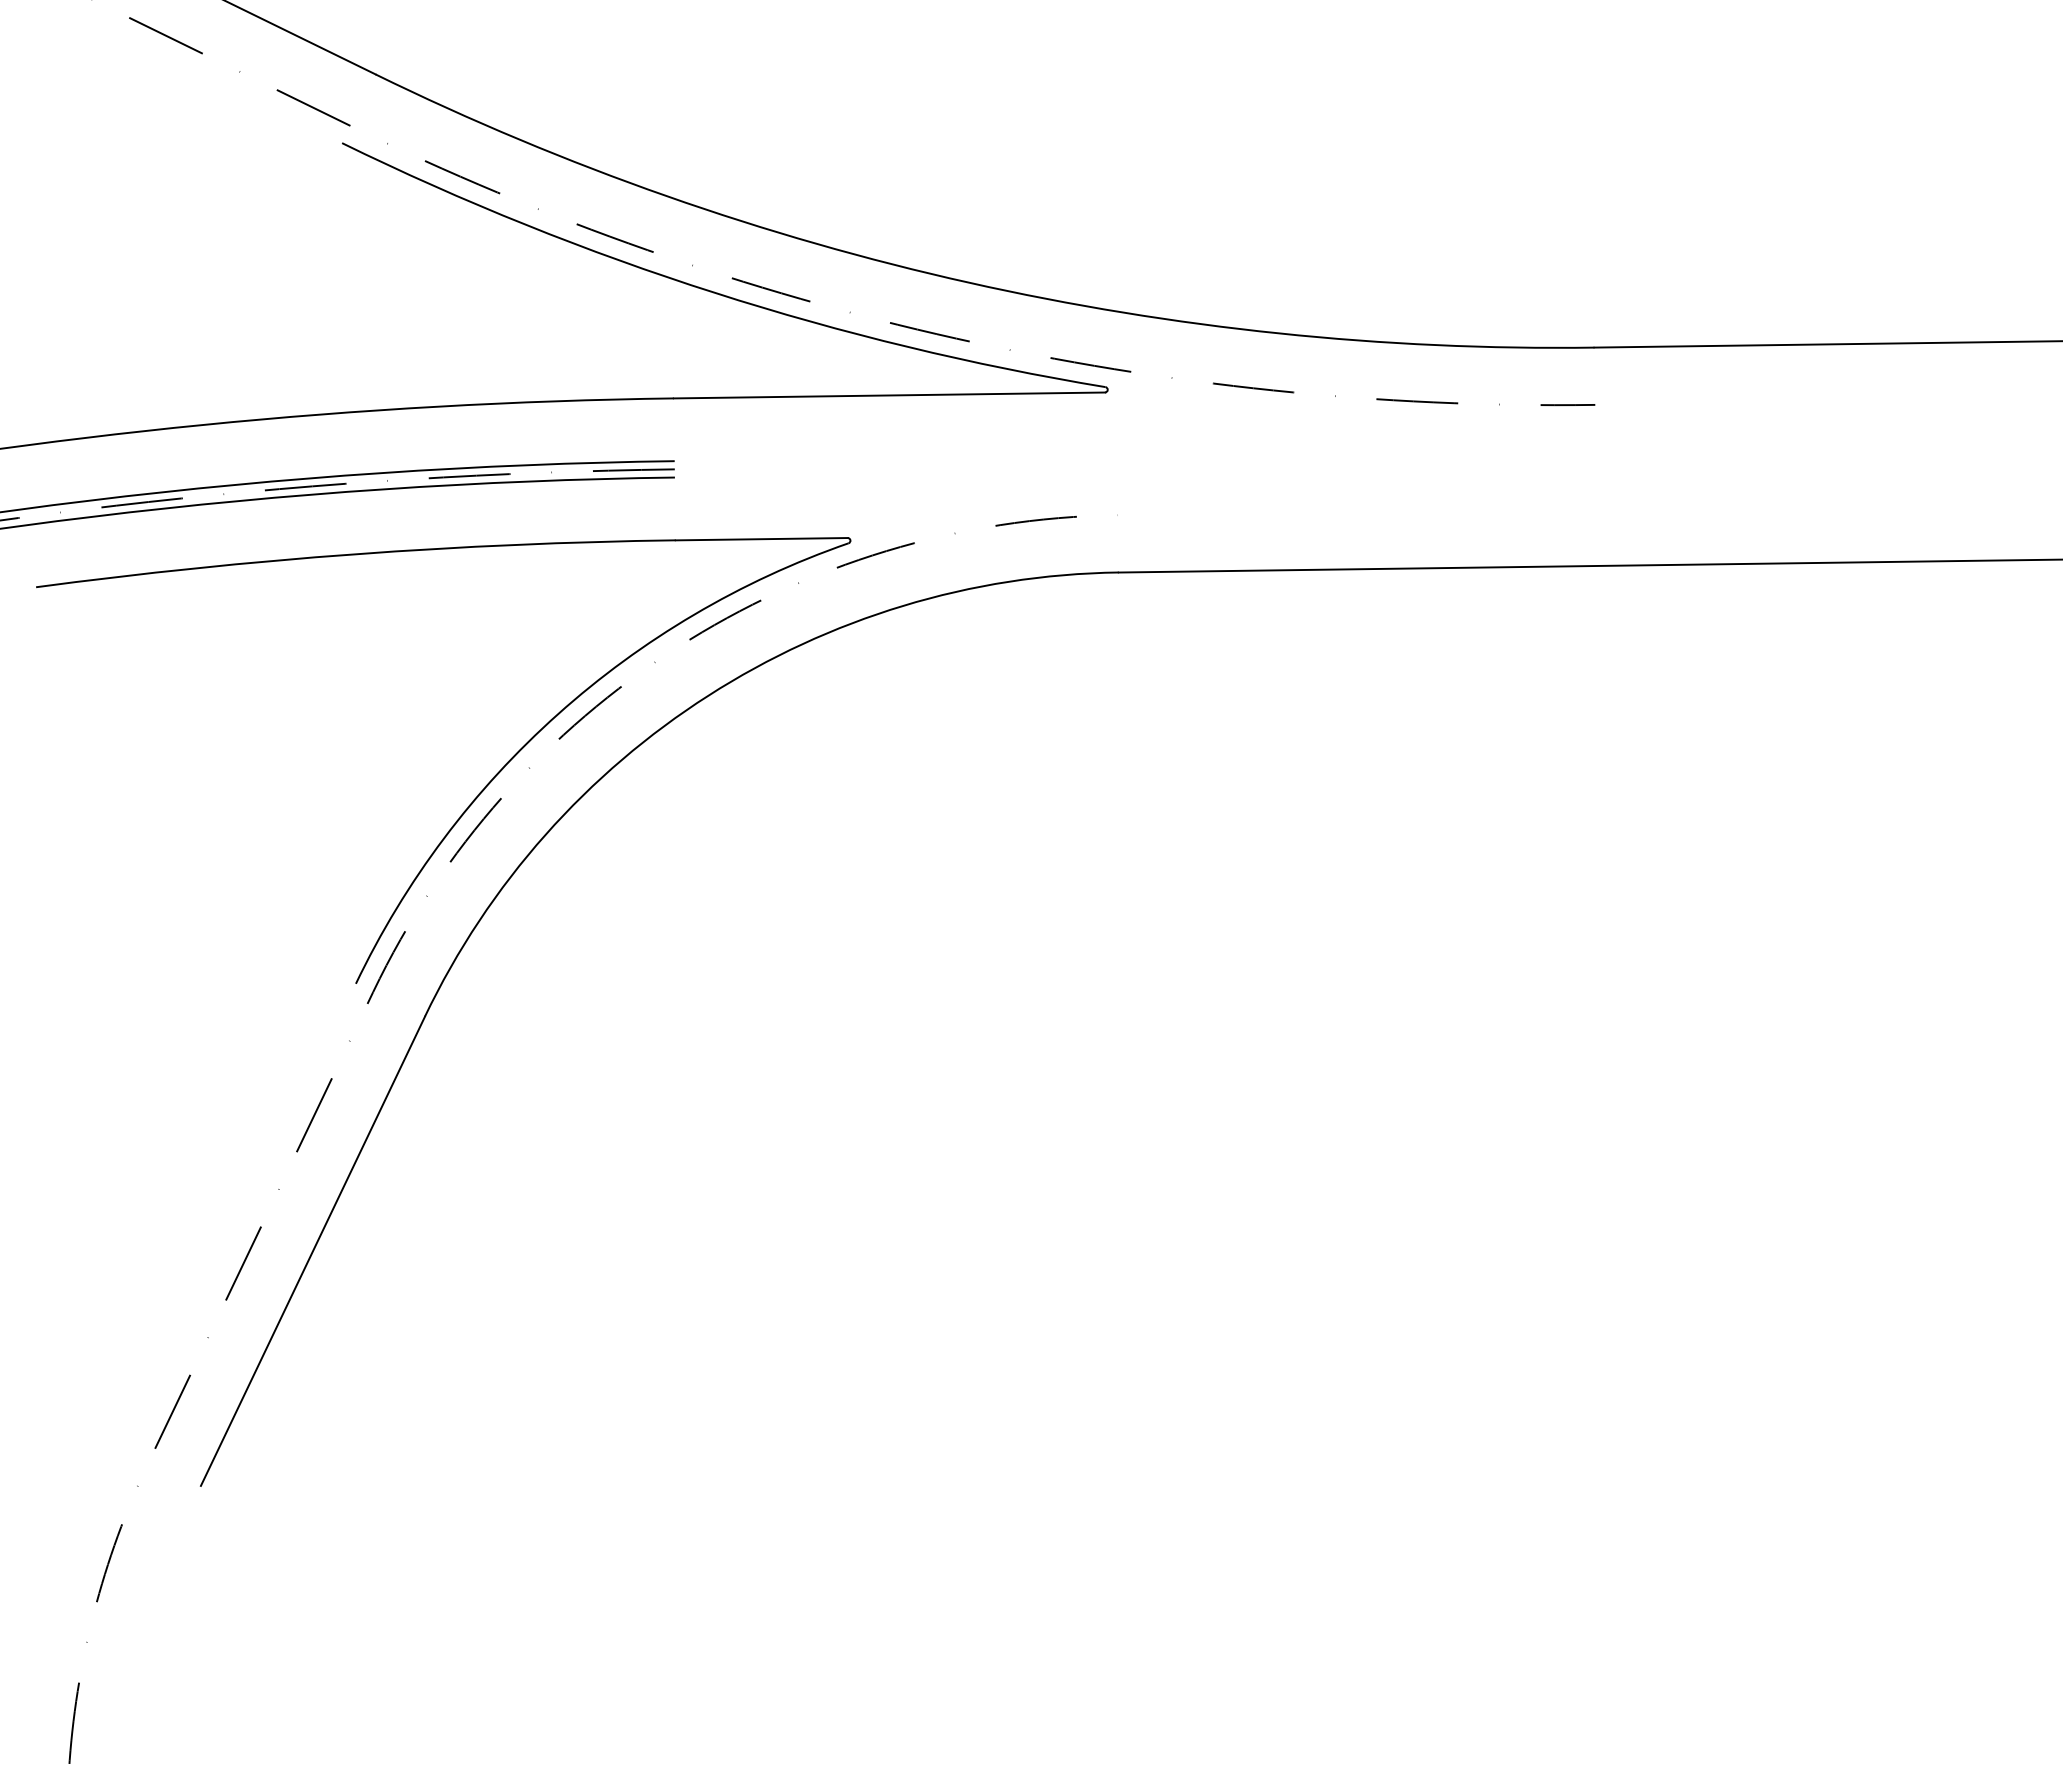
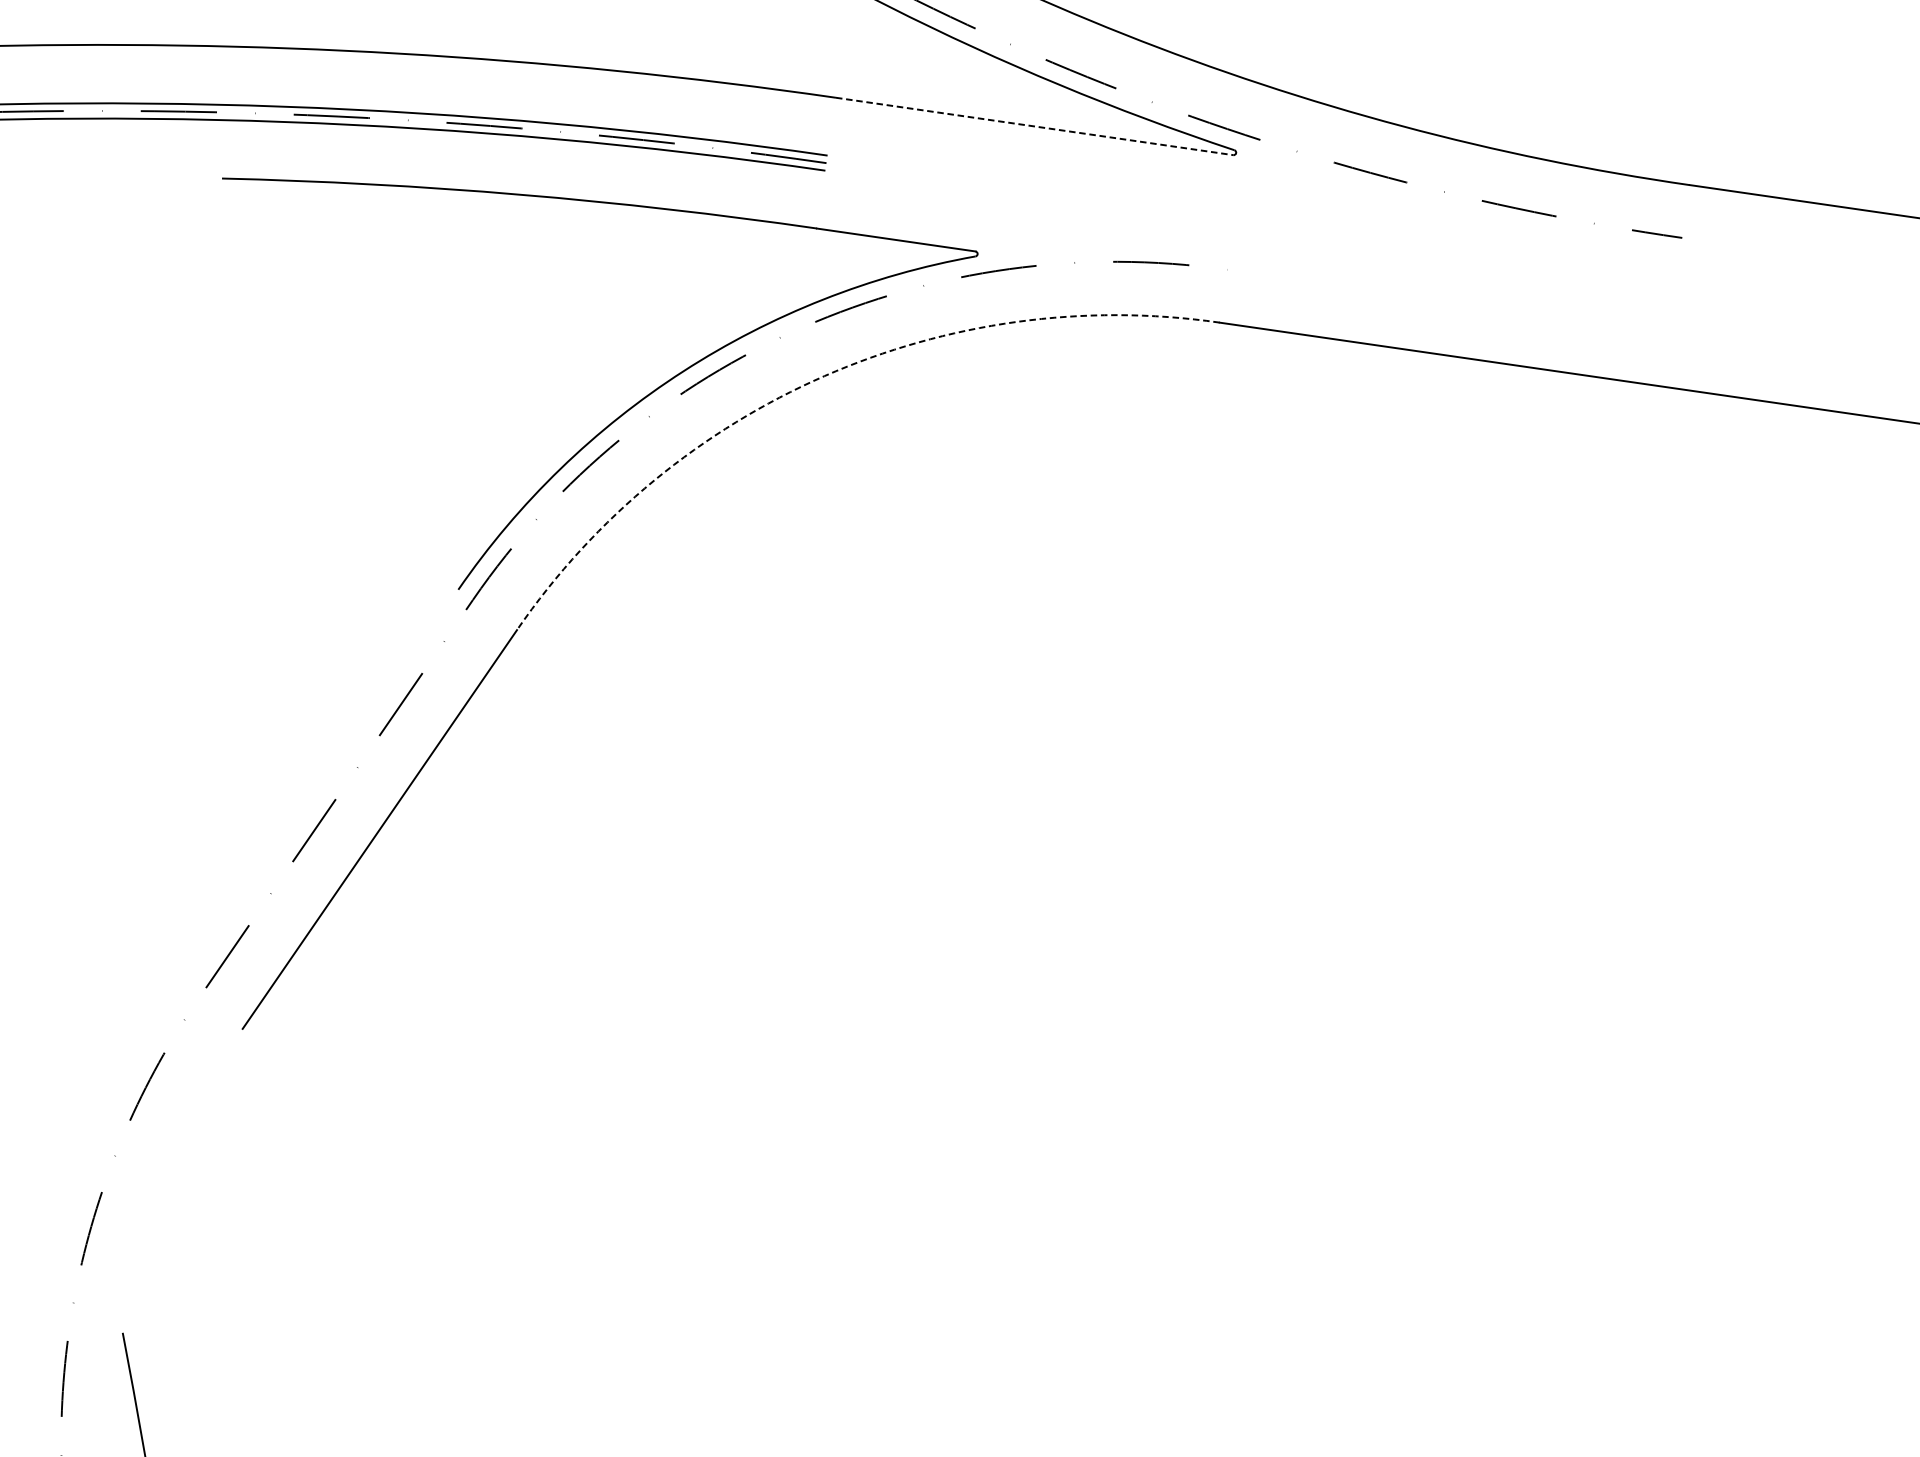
line: (889, 395) -> (1034, 126), solid -> dashed
arc: (708, 695) -> (824, 375), solid -> dashed

